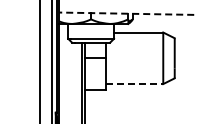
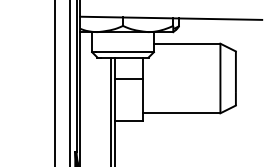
line: (126, 13) -> (170, 18), dashed -> solid
line: (134, 84) -> (181, 113), dashed -> solid

